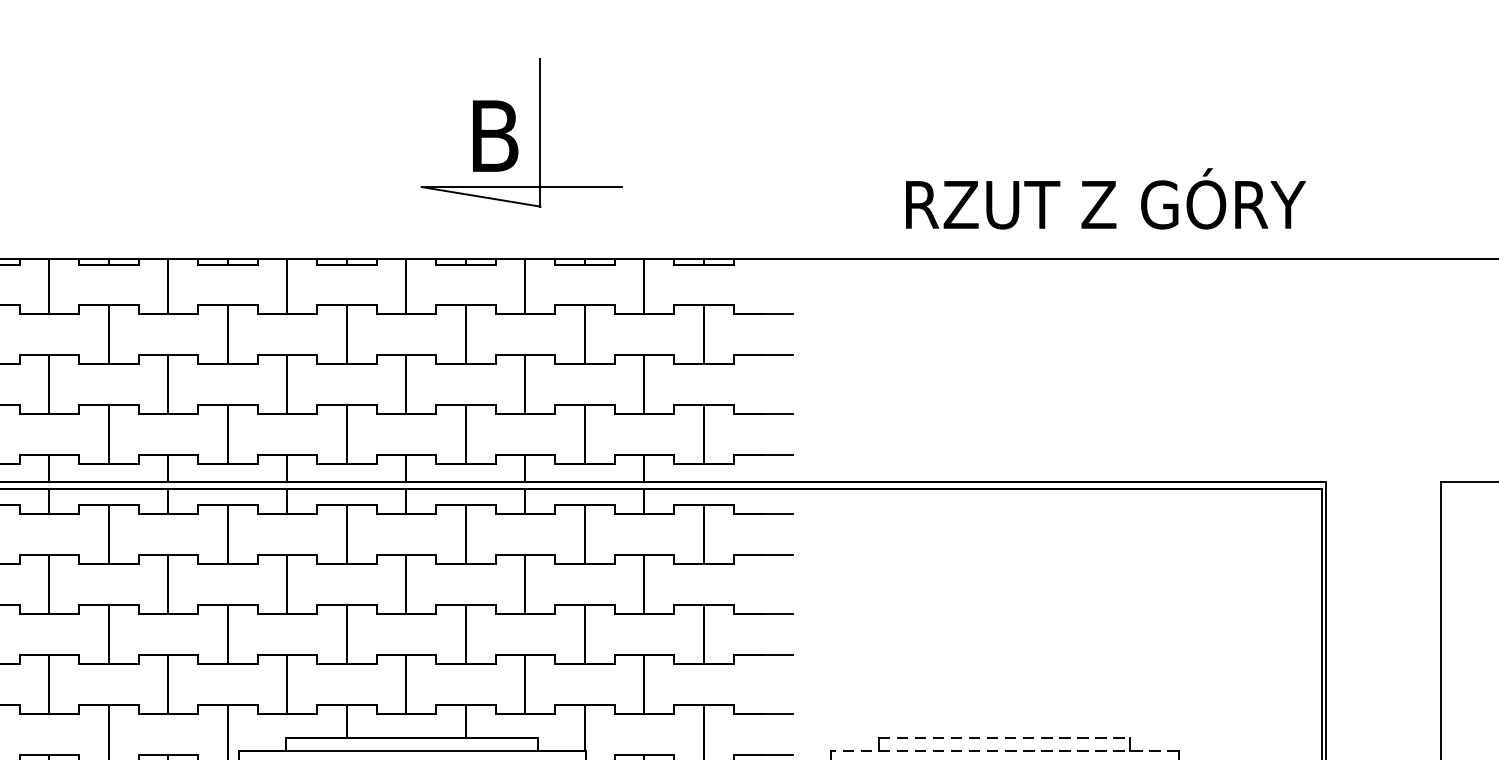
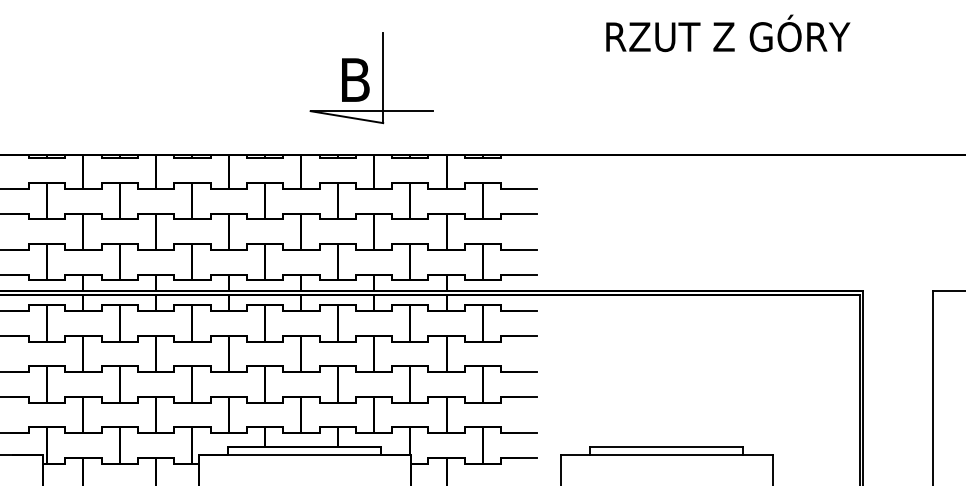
text: (1106, 199) -> (728, 33), moved
line: (1004, 738) -> (666, 447), dashed -> solid
line: (1004, 751) -> (666, 455), dashed -> solid

